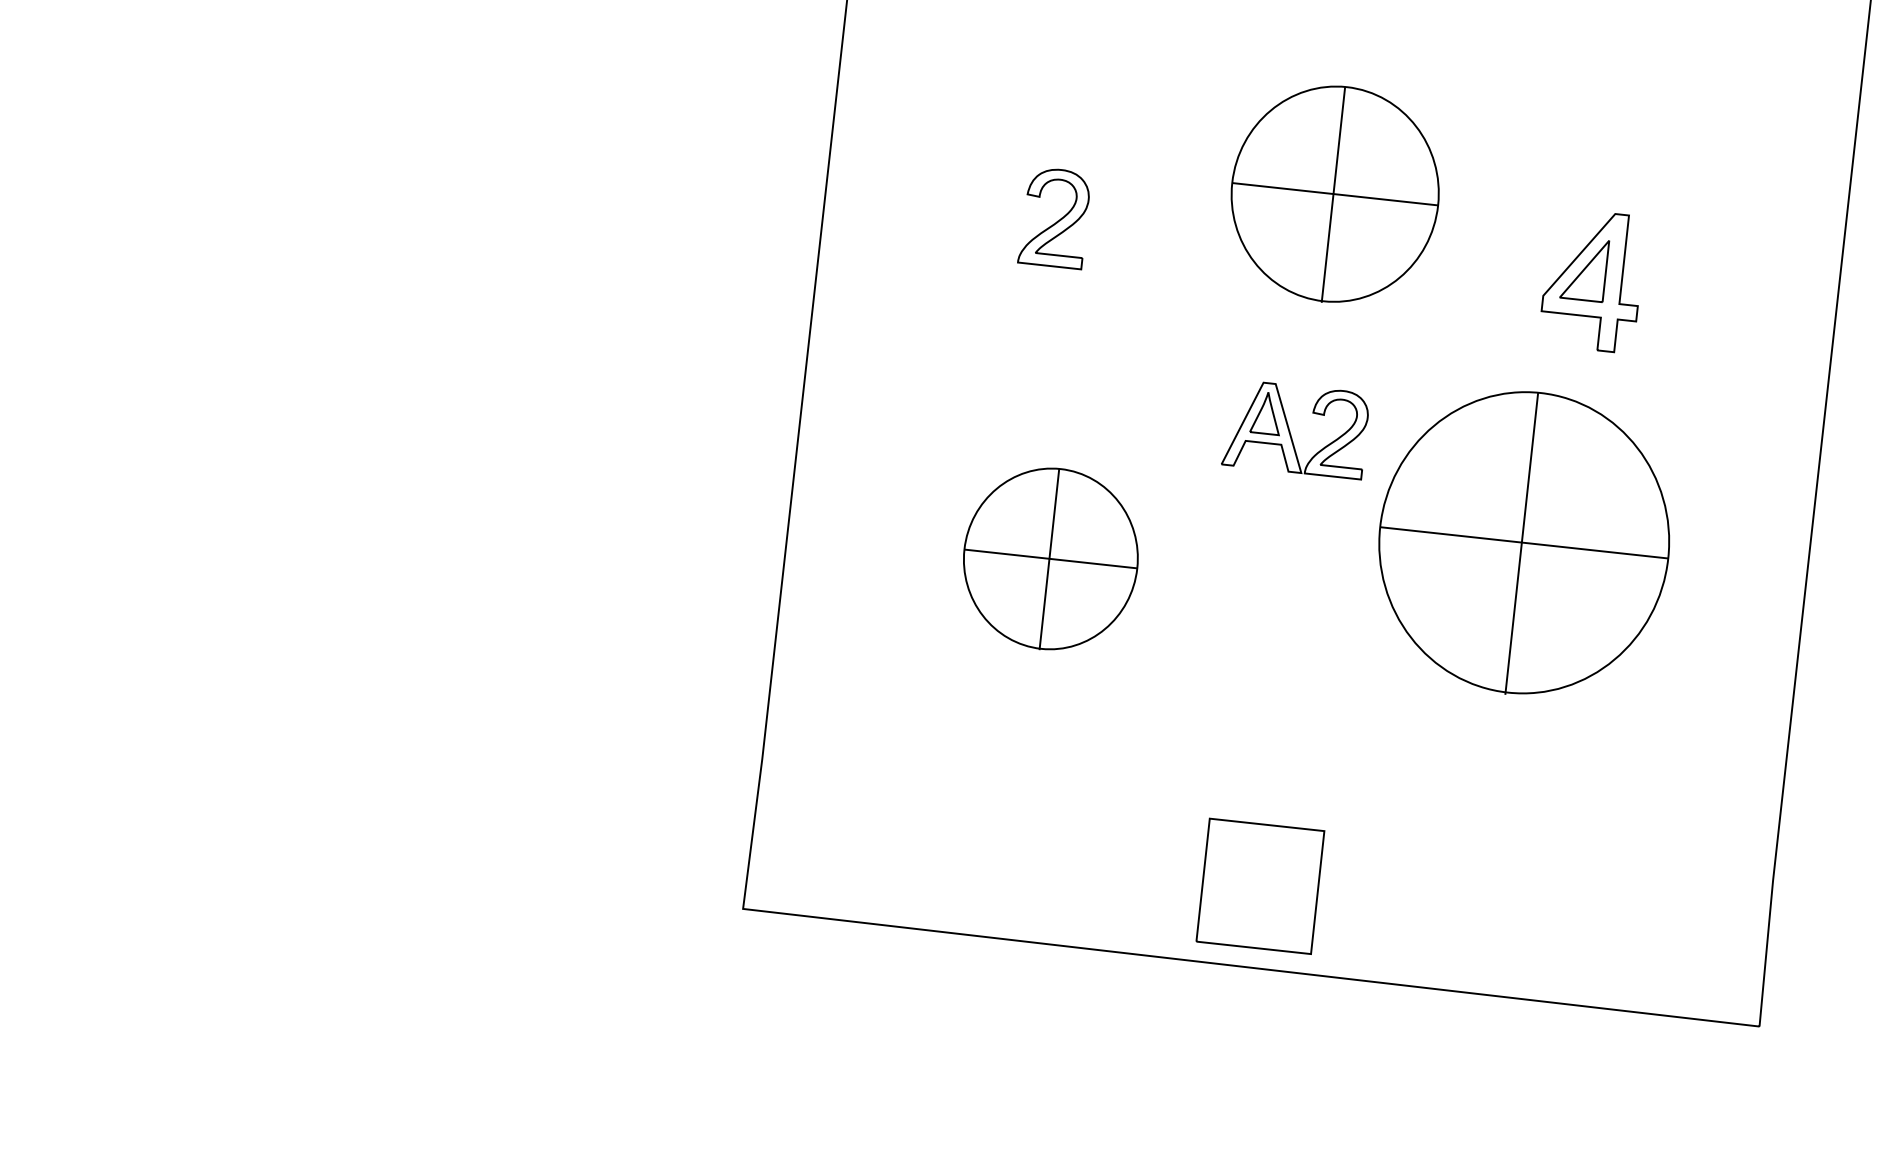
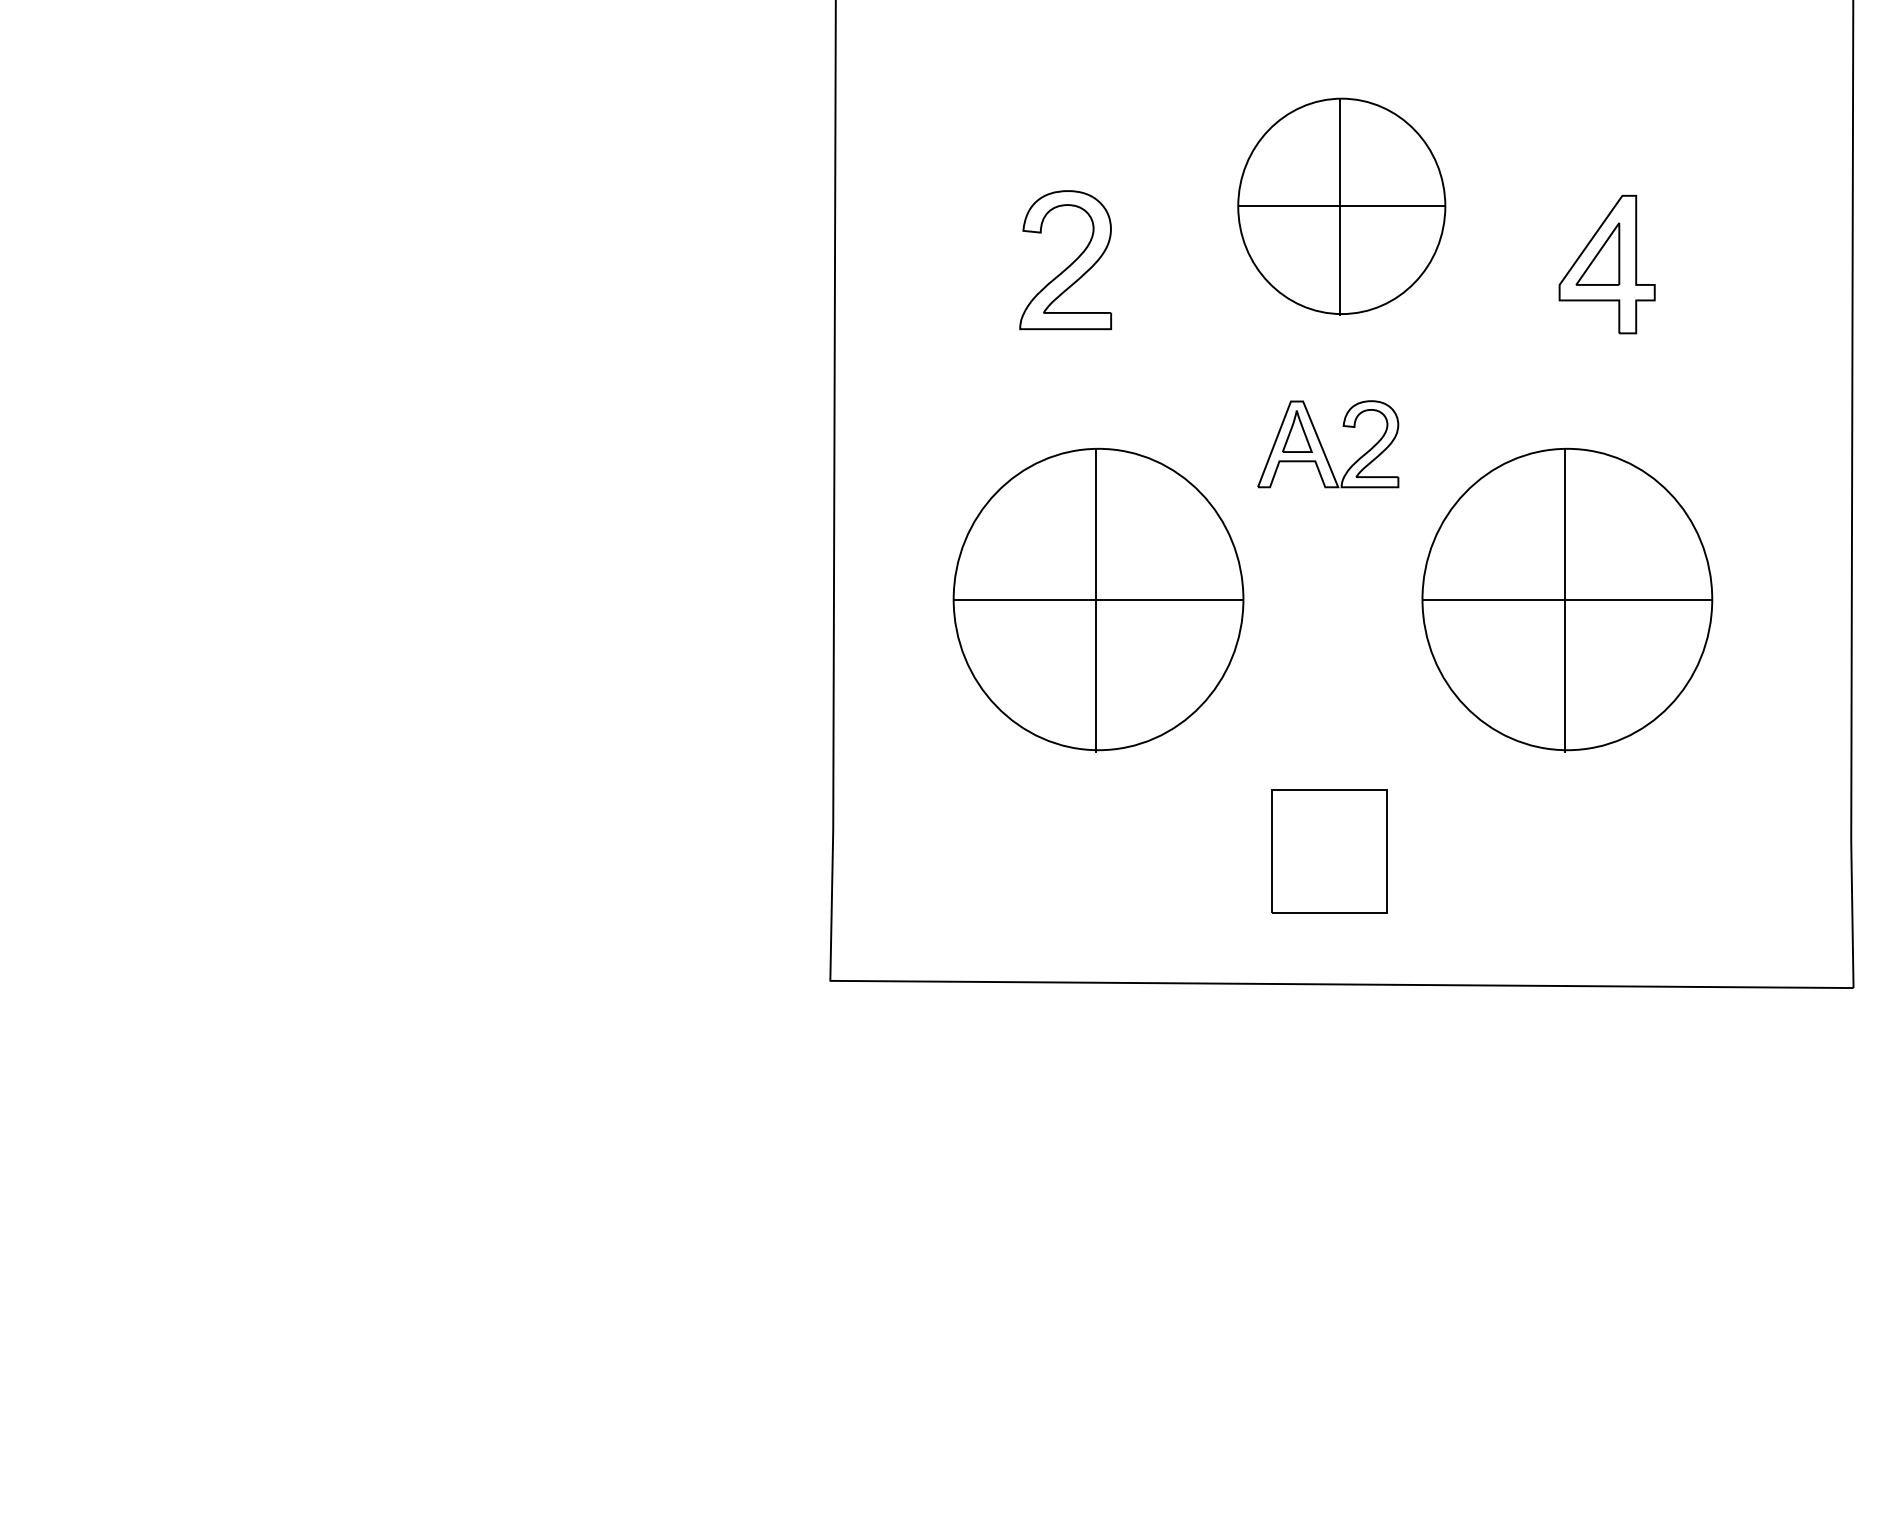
part: (1054, 218) -> (1065, 260), size x1.43
part: (1524, 542) -> (1567, 599), moved
part: (1050, 558) -> (1098, 599), size x1.67
part: (1260, 886) -> (1329, 851), moved

